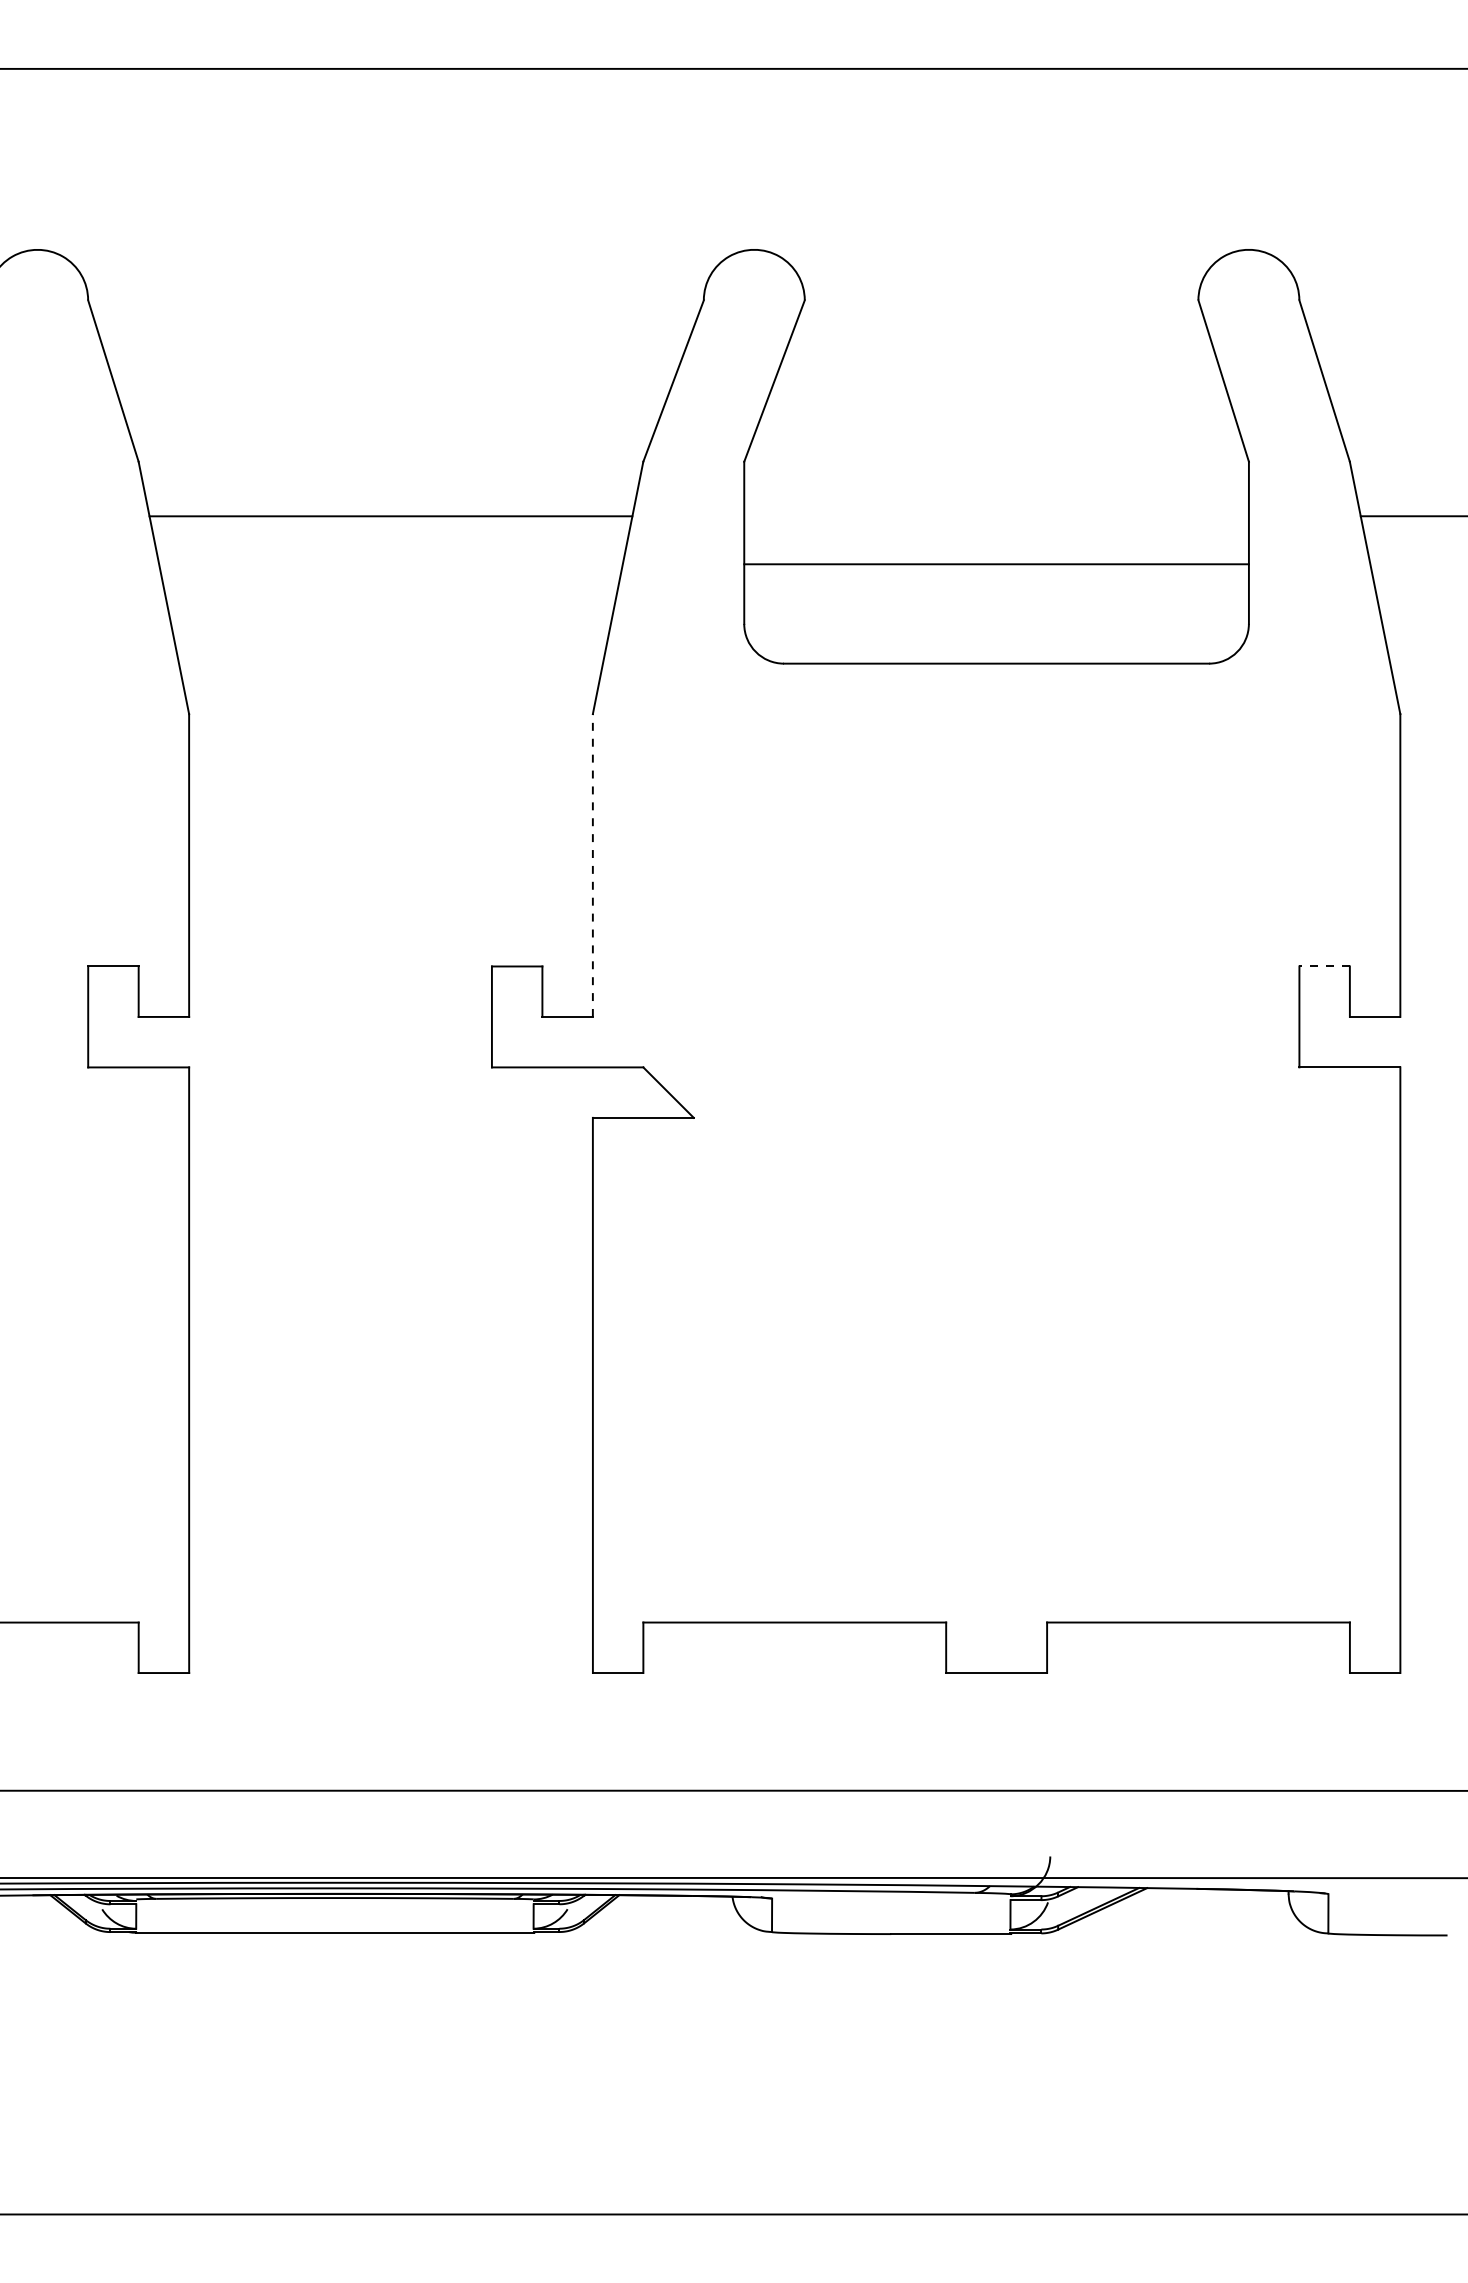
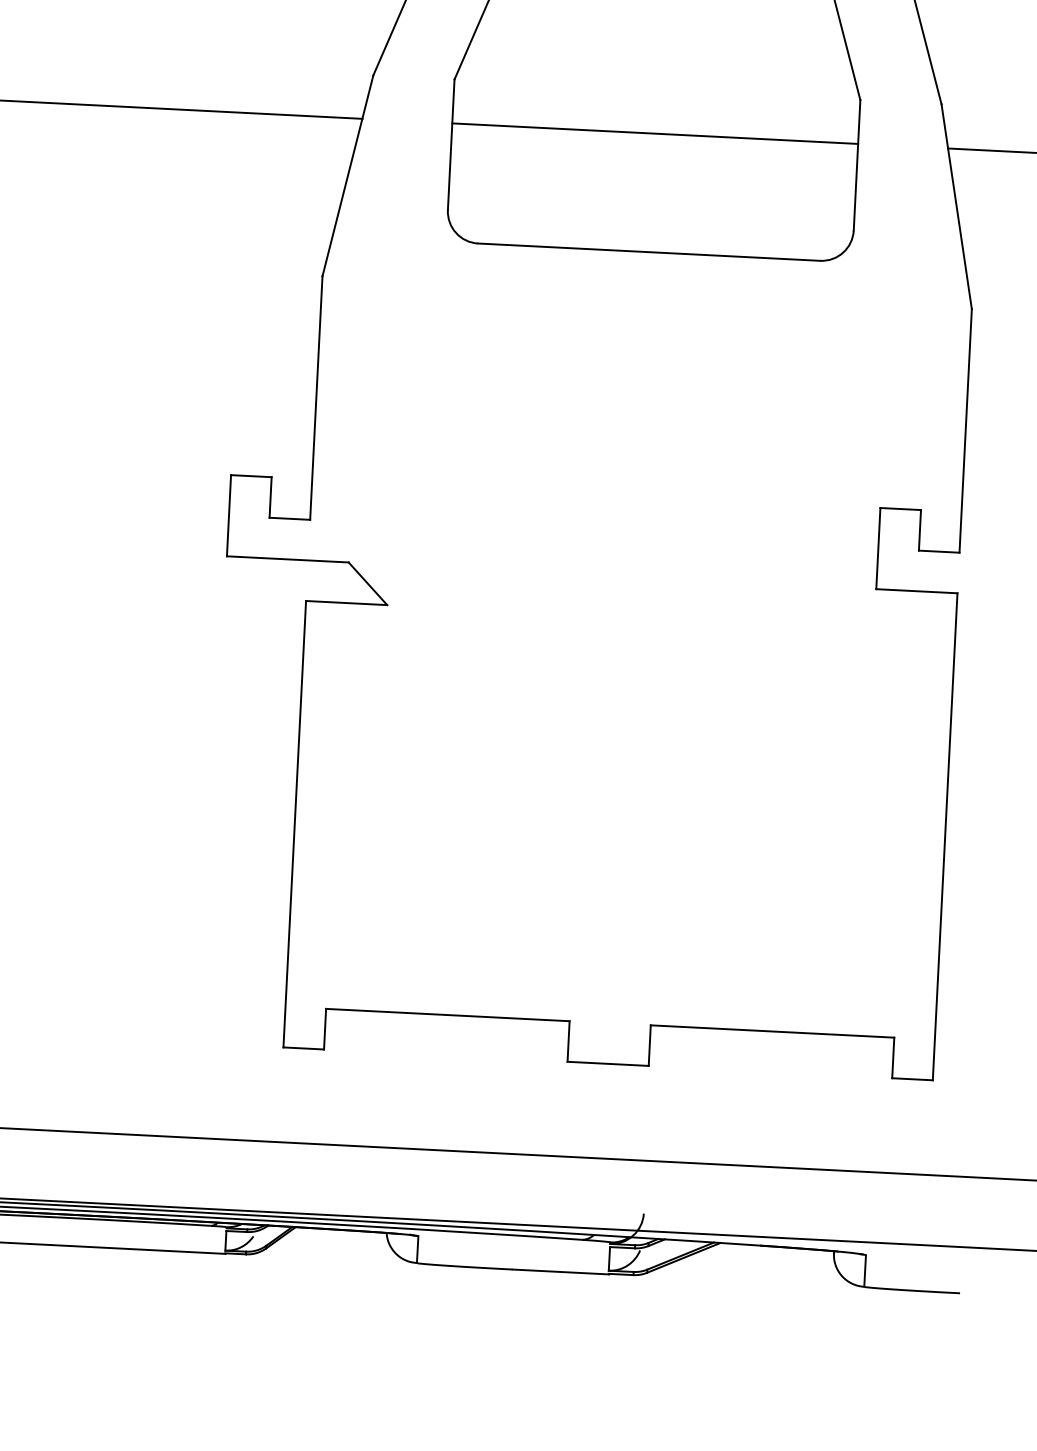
line: (996, 564) -> (655, 133), moved
line: (592, 865) -> (316, 398), dashed -> solid
line: (1324, 966) -> (900, 509), dashed -> solid

